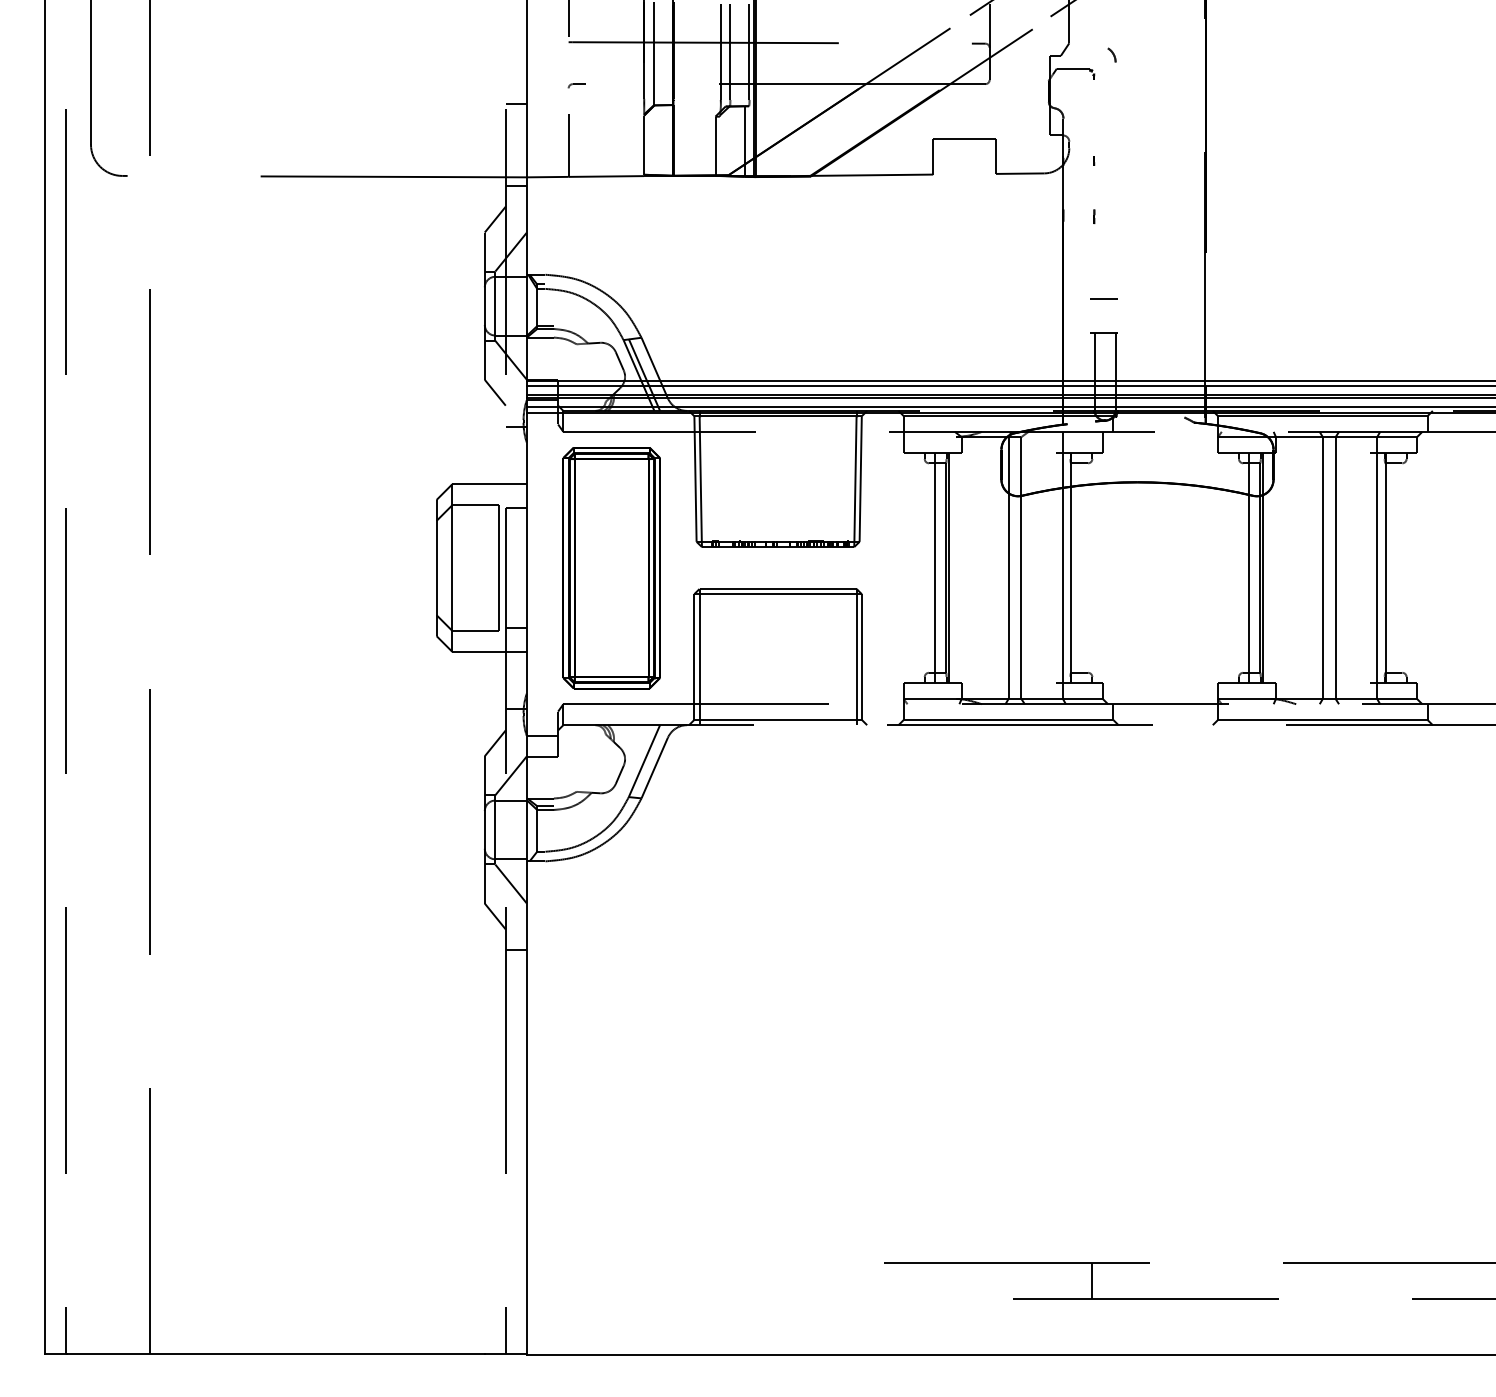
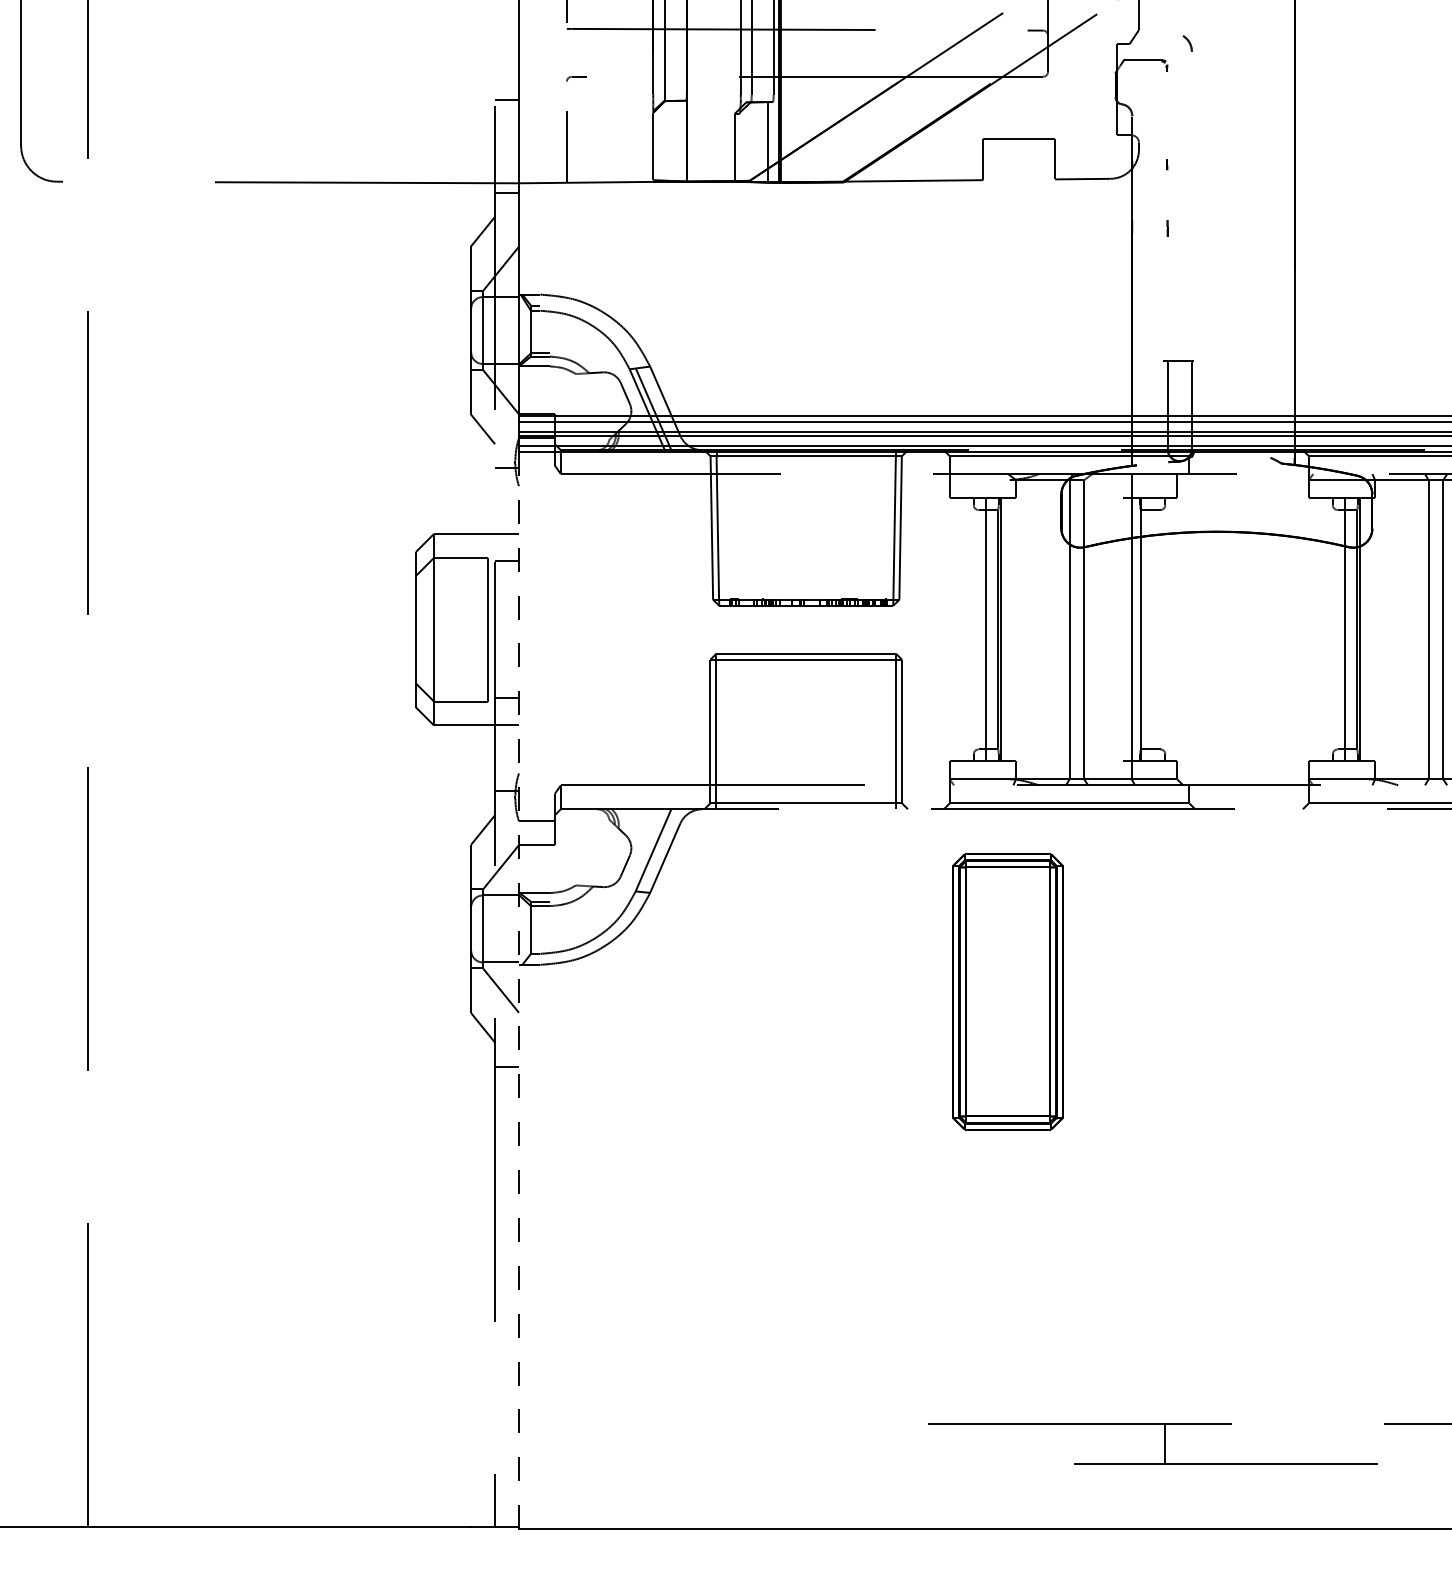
line: (1103, 299) -> (1178, 322), removed
part: (611, 568) -> (1007, 992), moved
line: (526, 883) -> (518, 990), solid -> dashed

